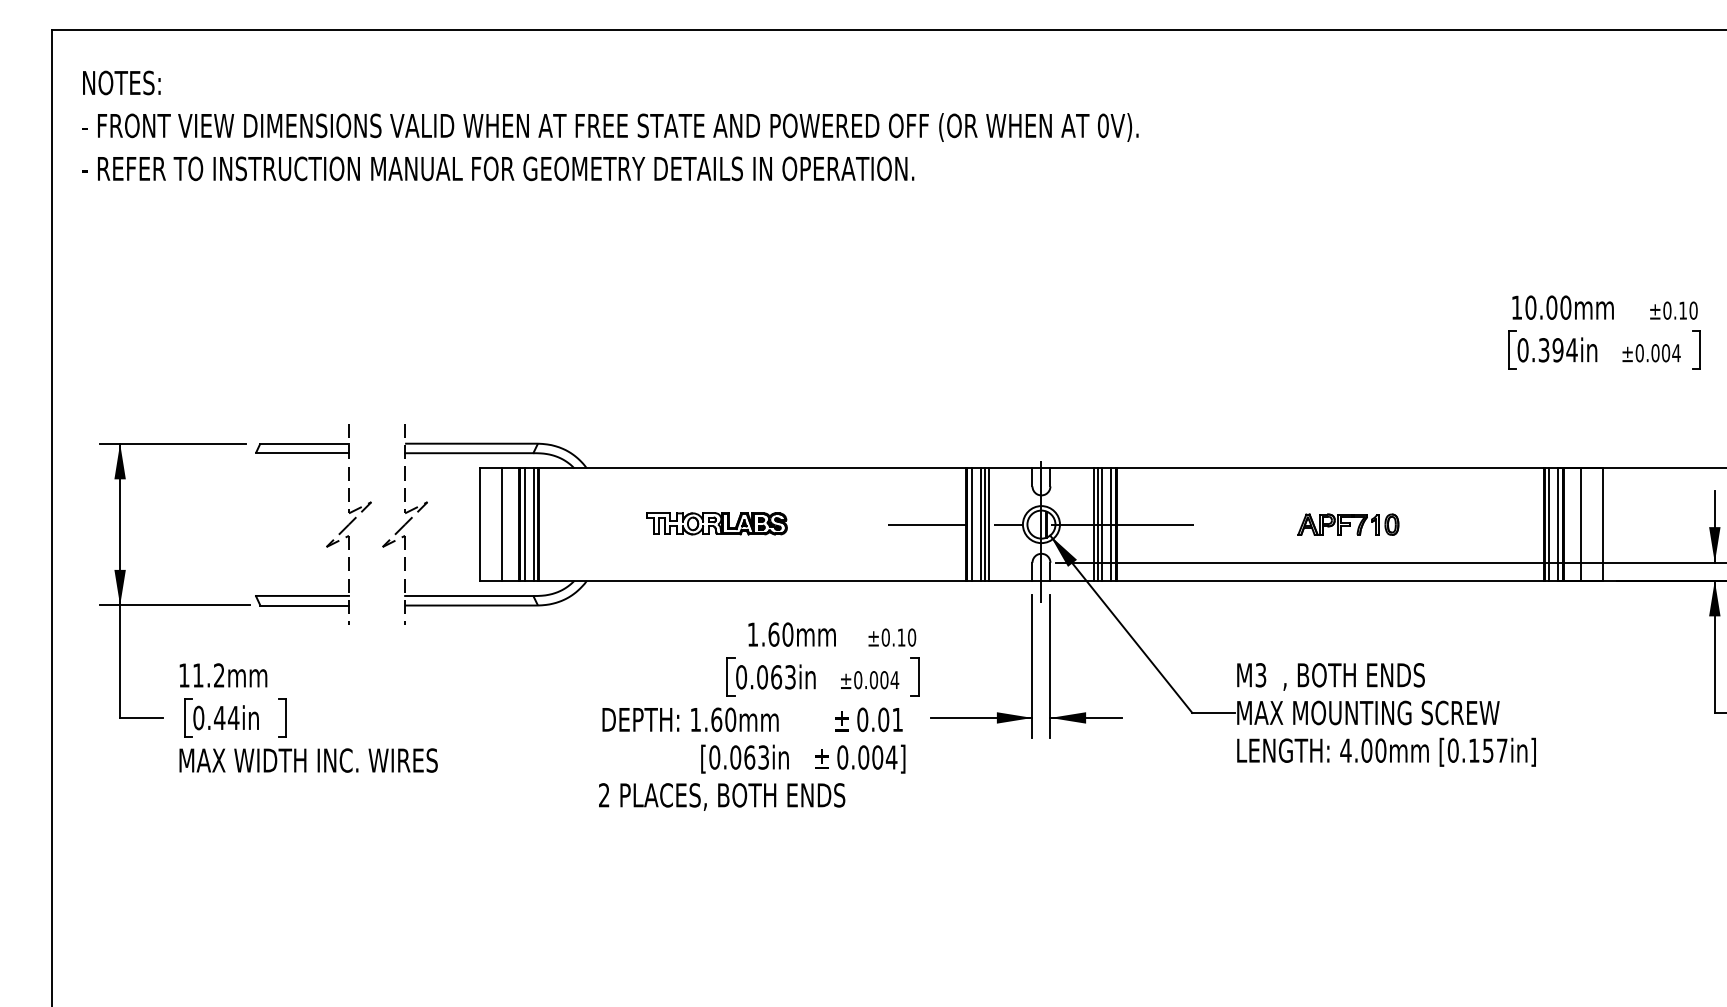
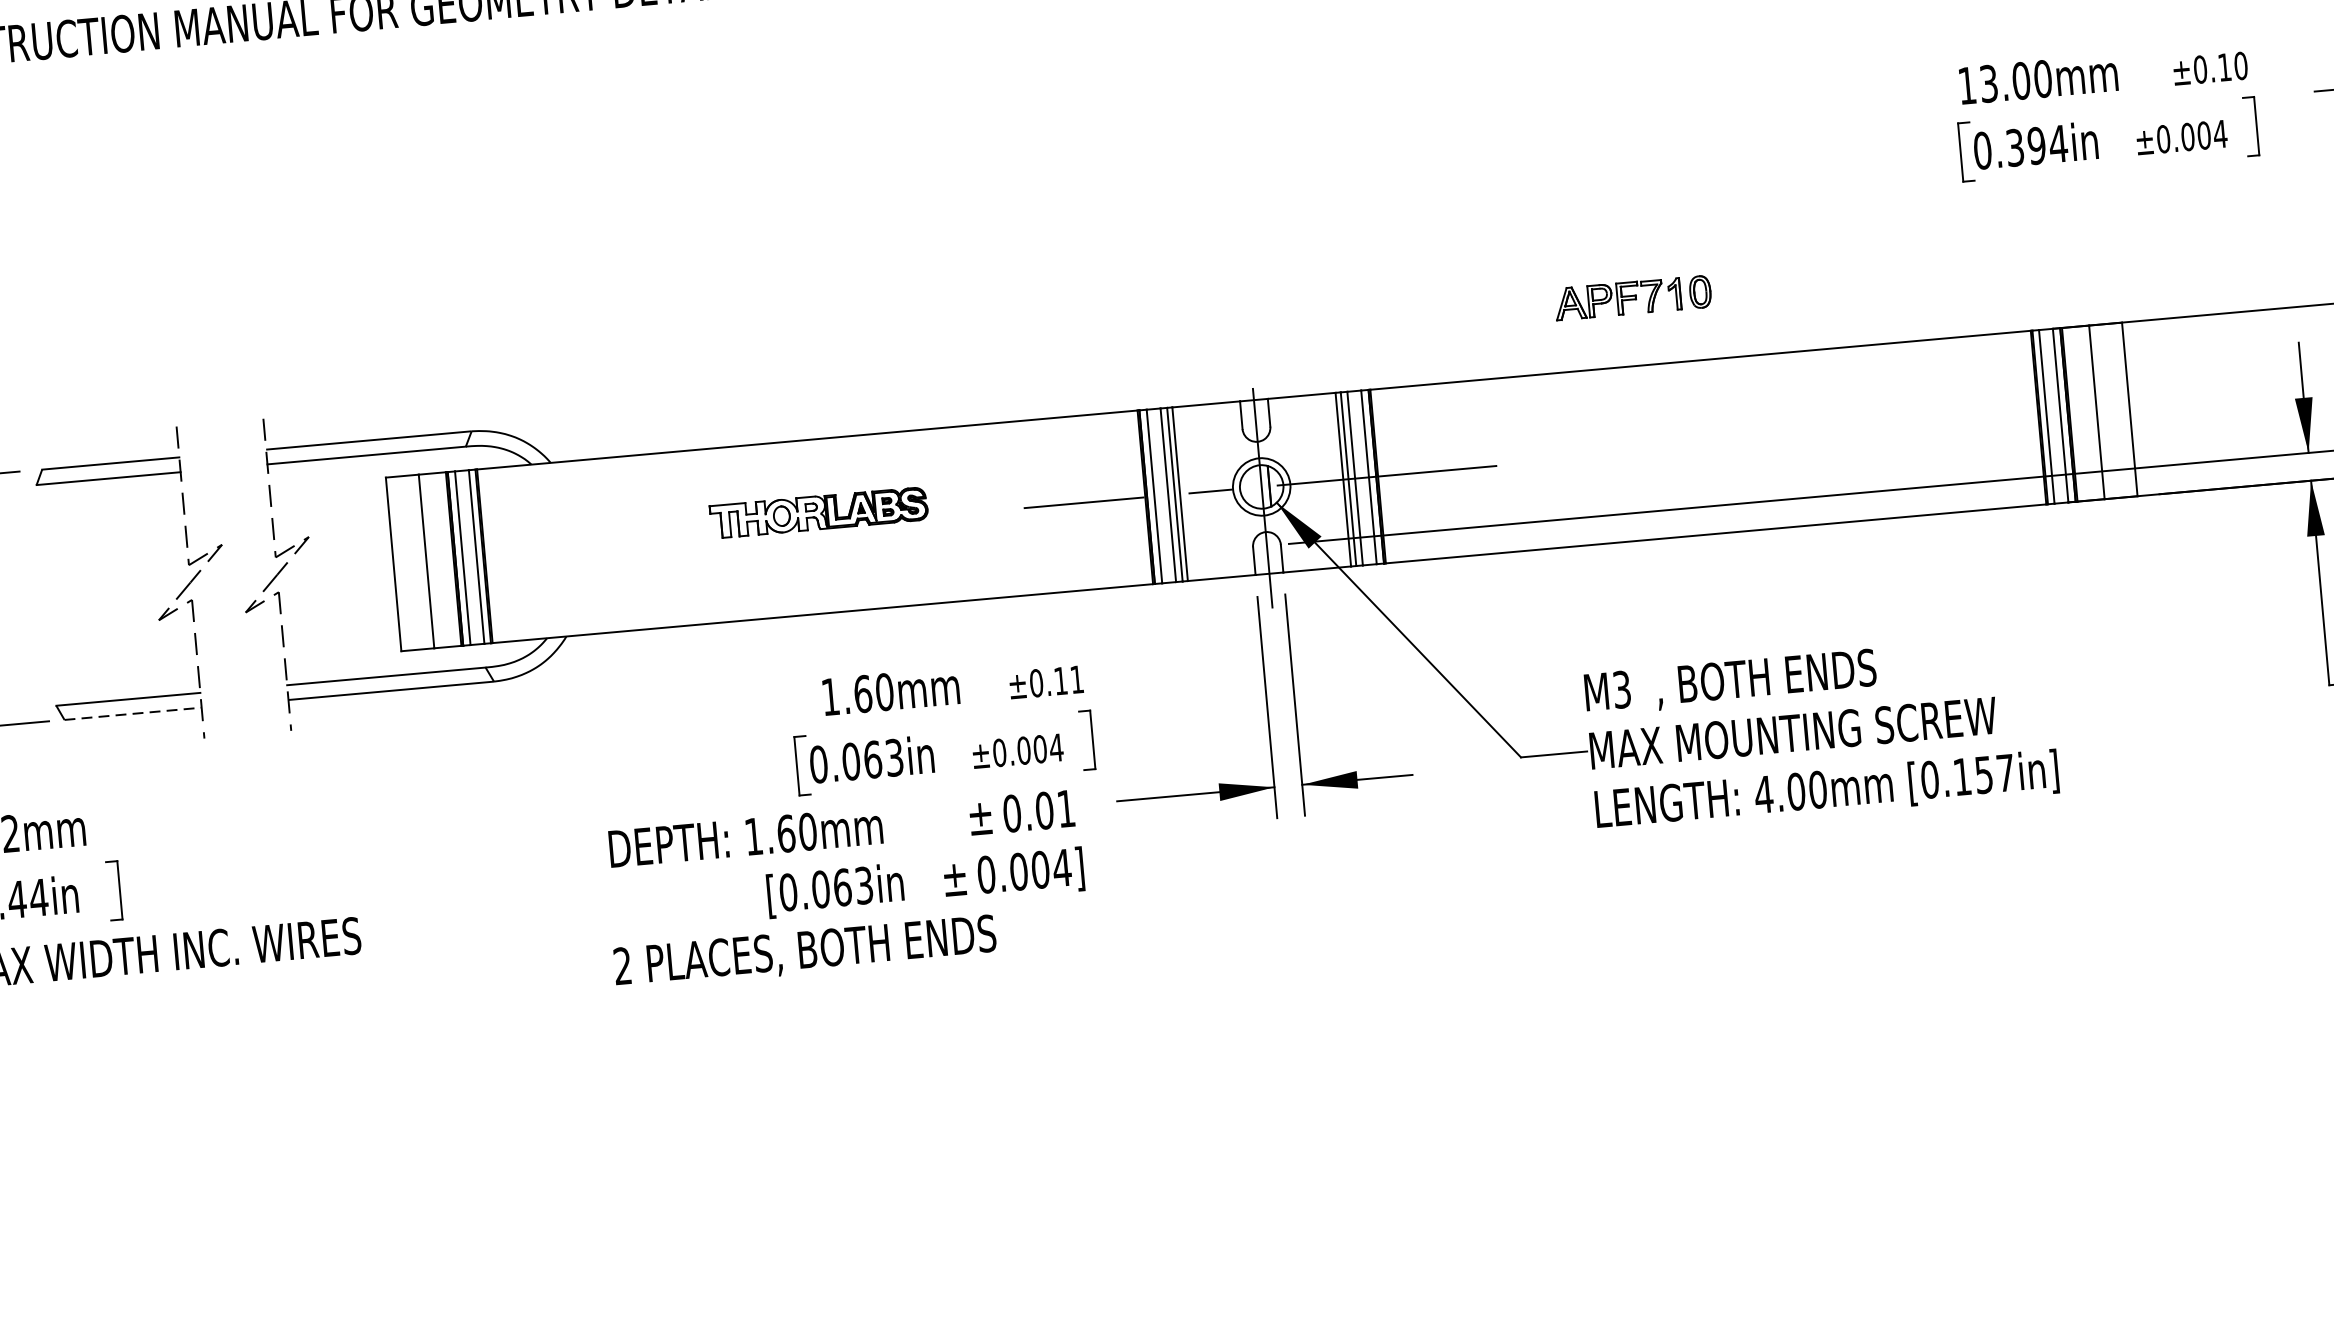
text: (1530, 307) -> (1988, 83), 10.00mm -> 13.00mm
part: (716, 523) -> (818, 512), moved
part: (1348, 524) -> (1633, 297), moved
line: (305, 605) -> (134, 713), solid -> dashed
text: (912, 637) -> (1077, 679), ±0.10 -> ±0.11

